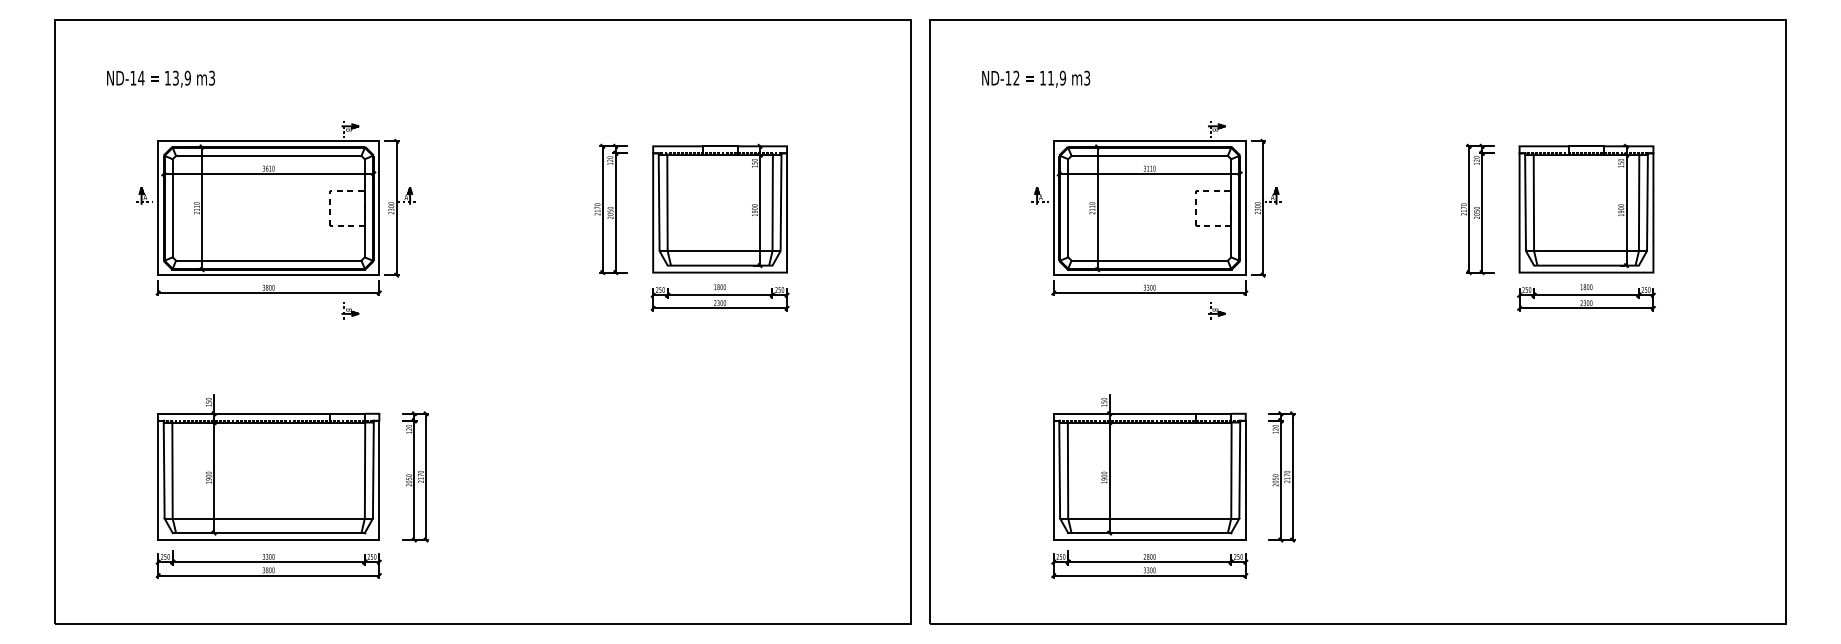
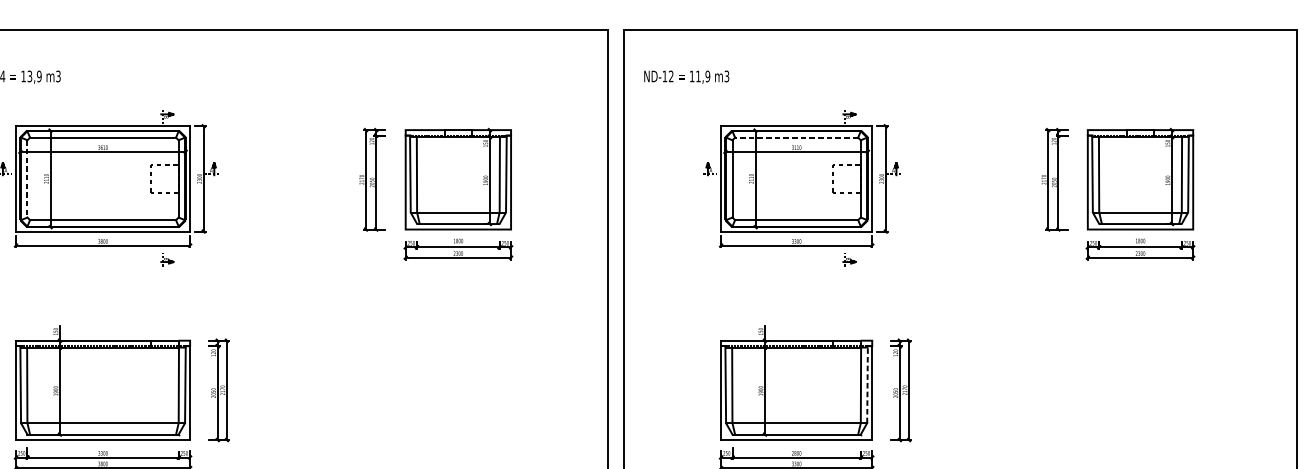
text: (1036, 78) -> (687, 76), moved
line: (1149, 155) -> (796, 137), solid -> dashed
line: (172, 208) -> (27, 179), solid -> dashed
line: (1239, 469) -> (867, 384), solid -> dashed

